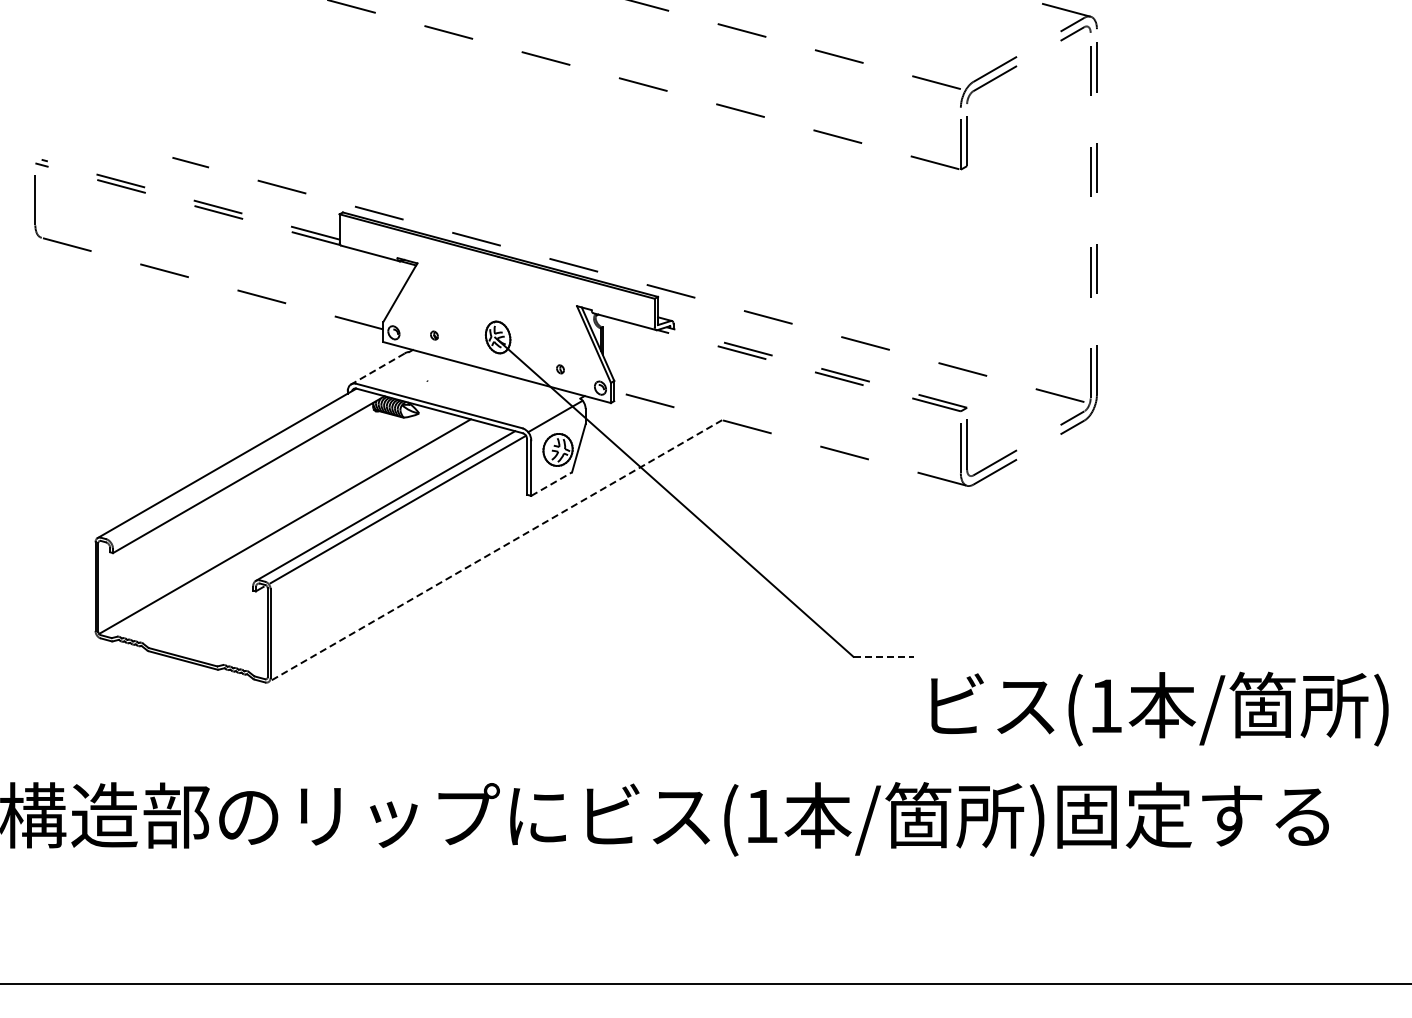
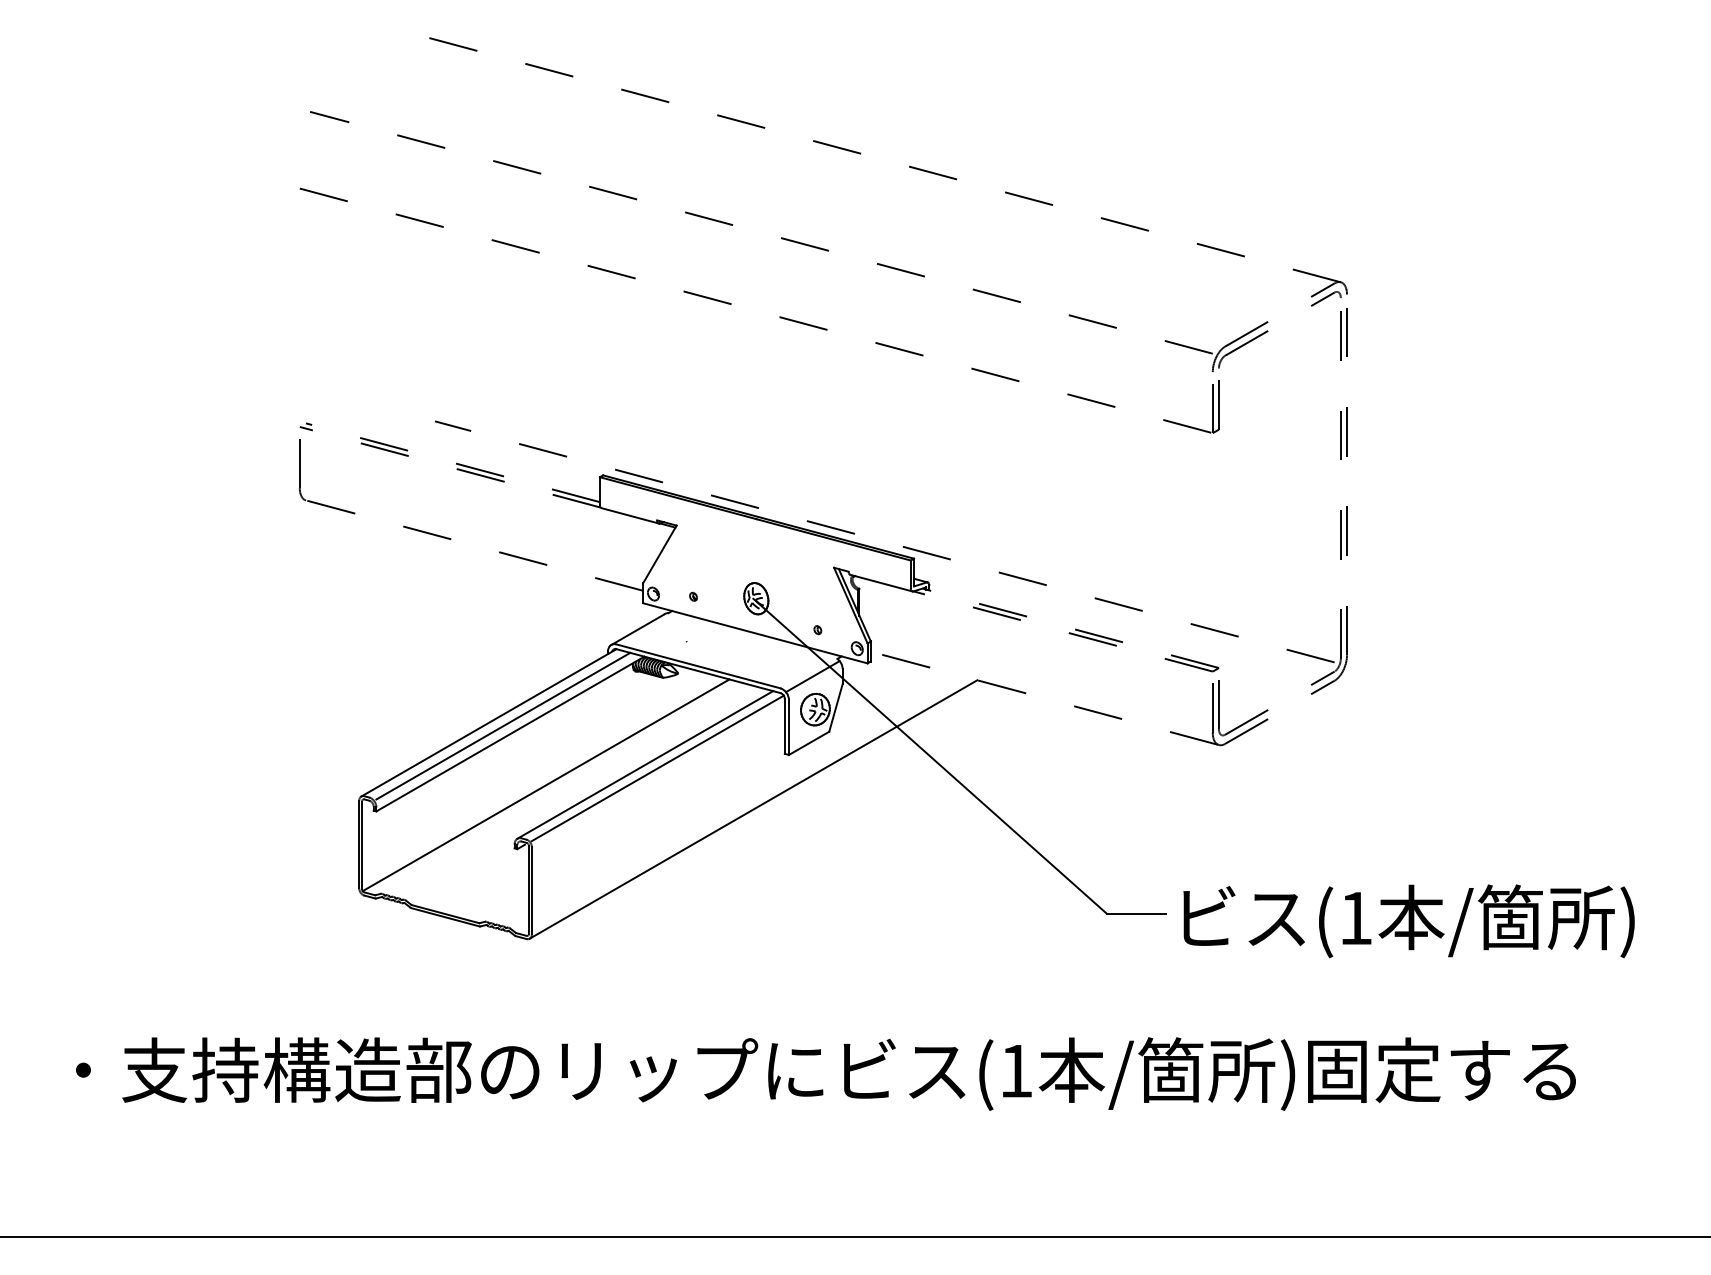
line: (377, 369) -> (637, 630), dashed -> solid
line: (241, 466) -> (503, 725), added
line: (552, 484) -> (809, 743), dashed -> solid
line: (495, 551) -> (753, 809), dashed -> solid
line: (883, 656) -> (1136, 913), dashed -> solid
text: (1159, 709) -> (1408, 921), moved

